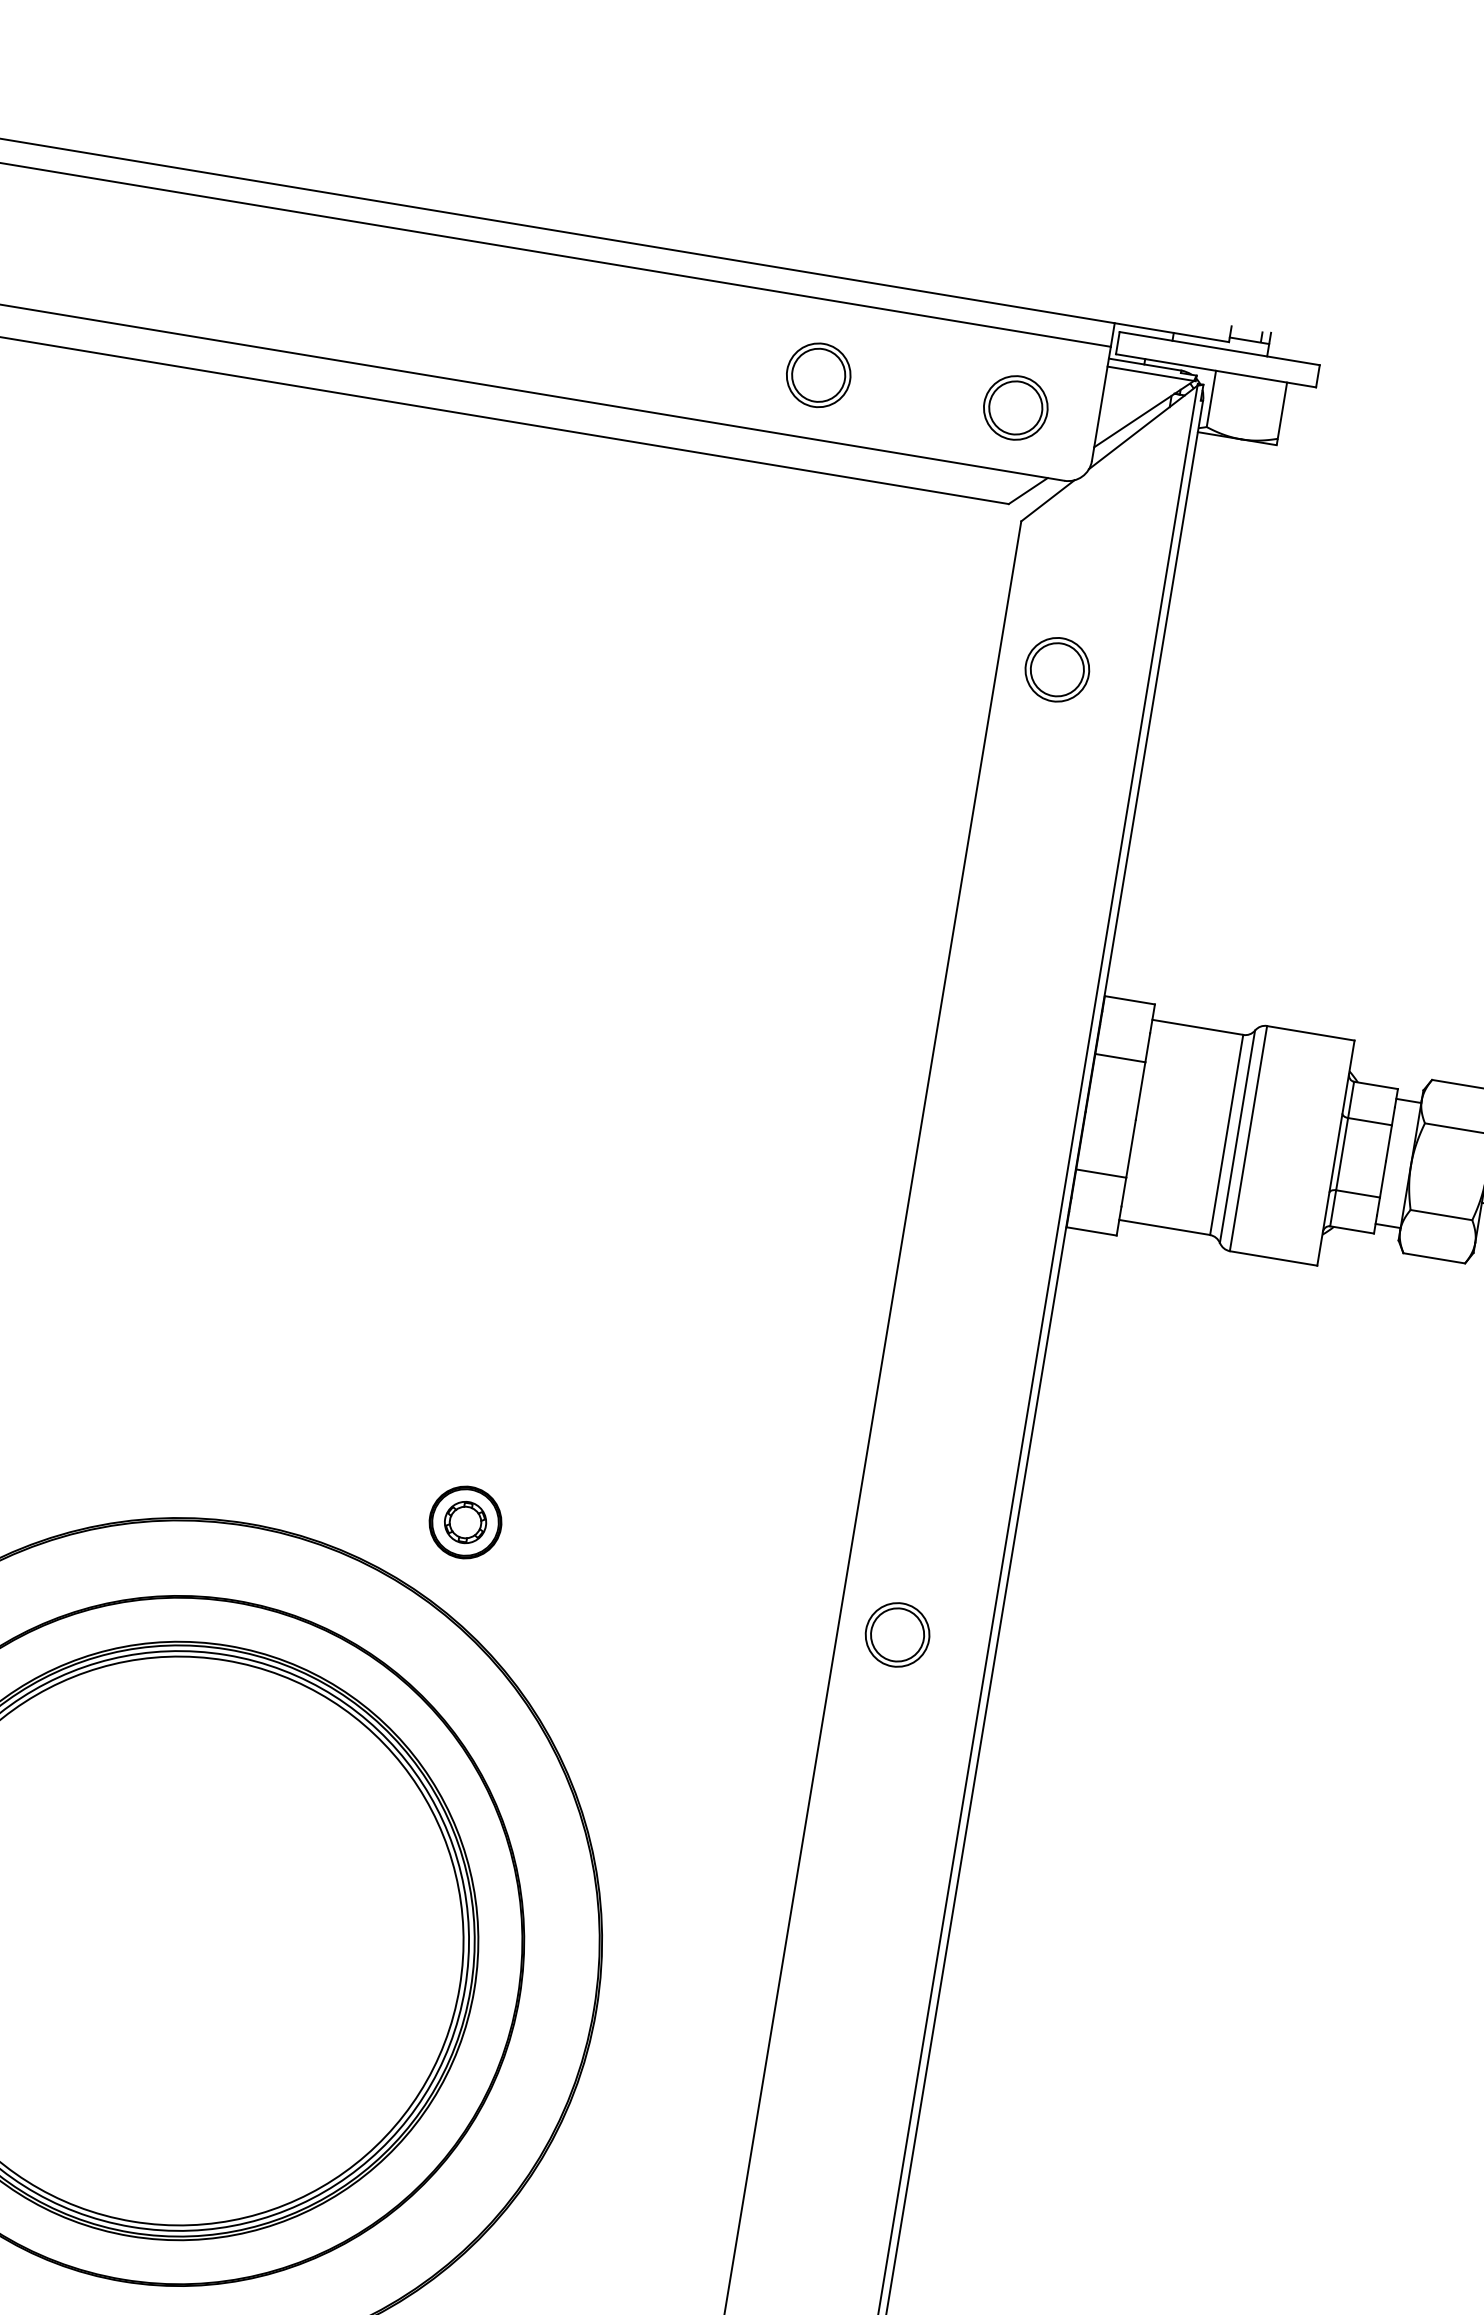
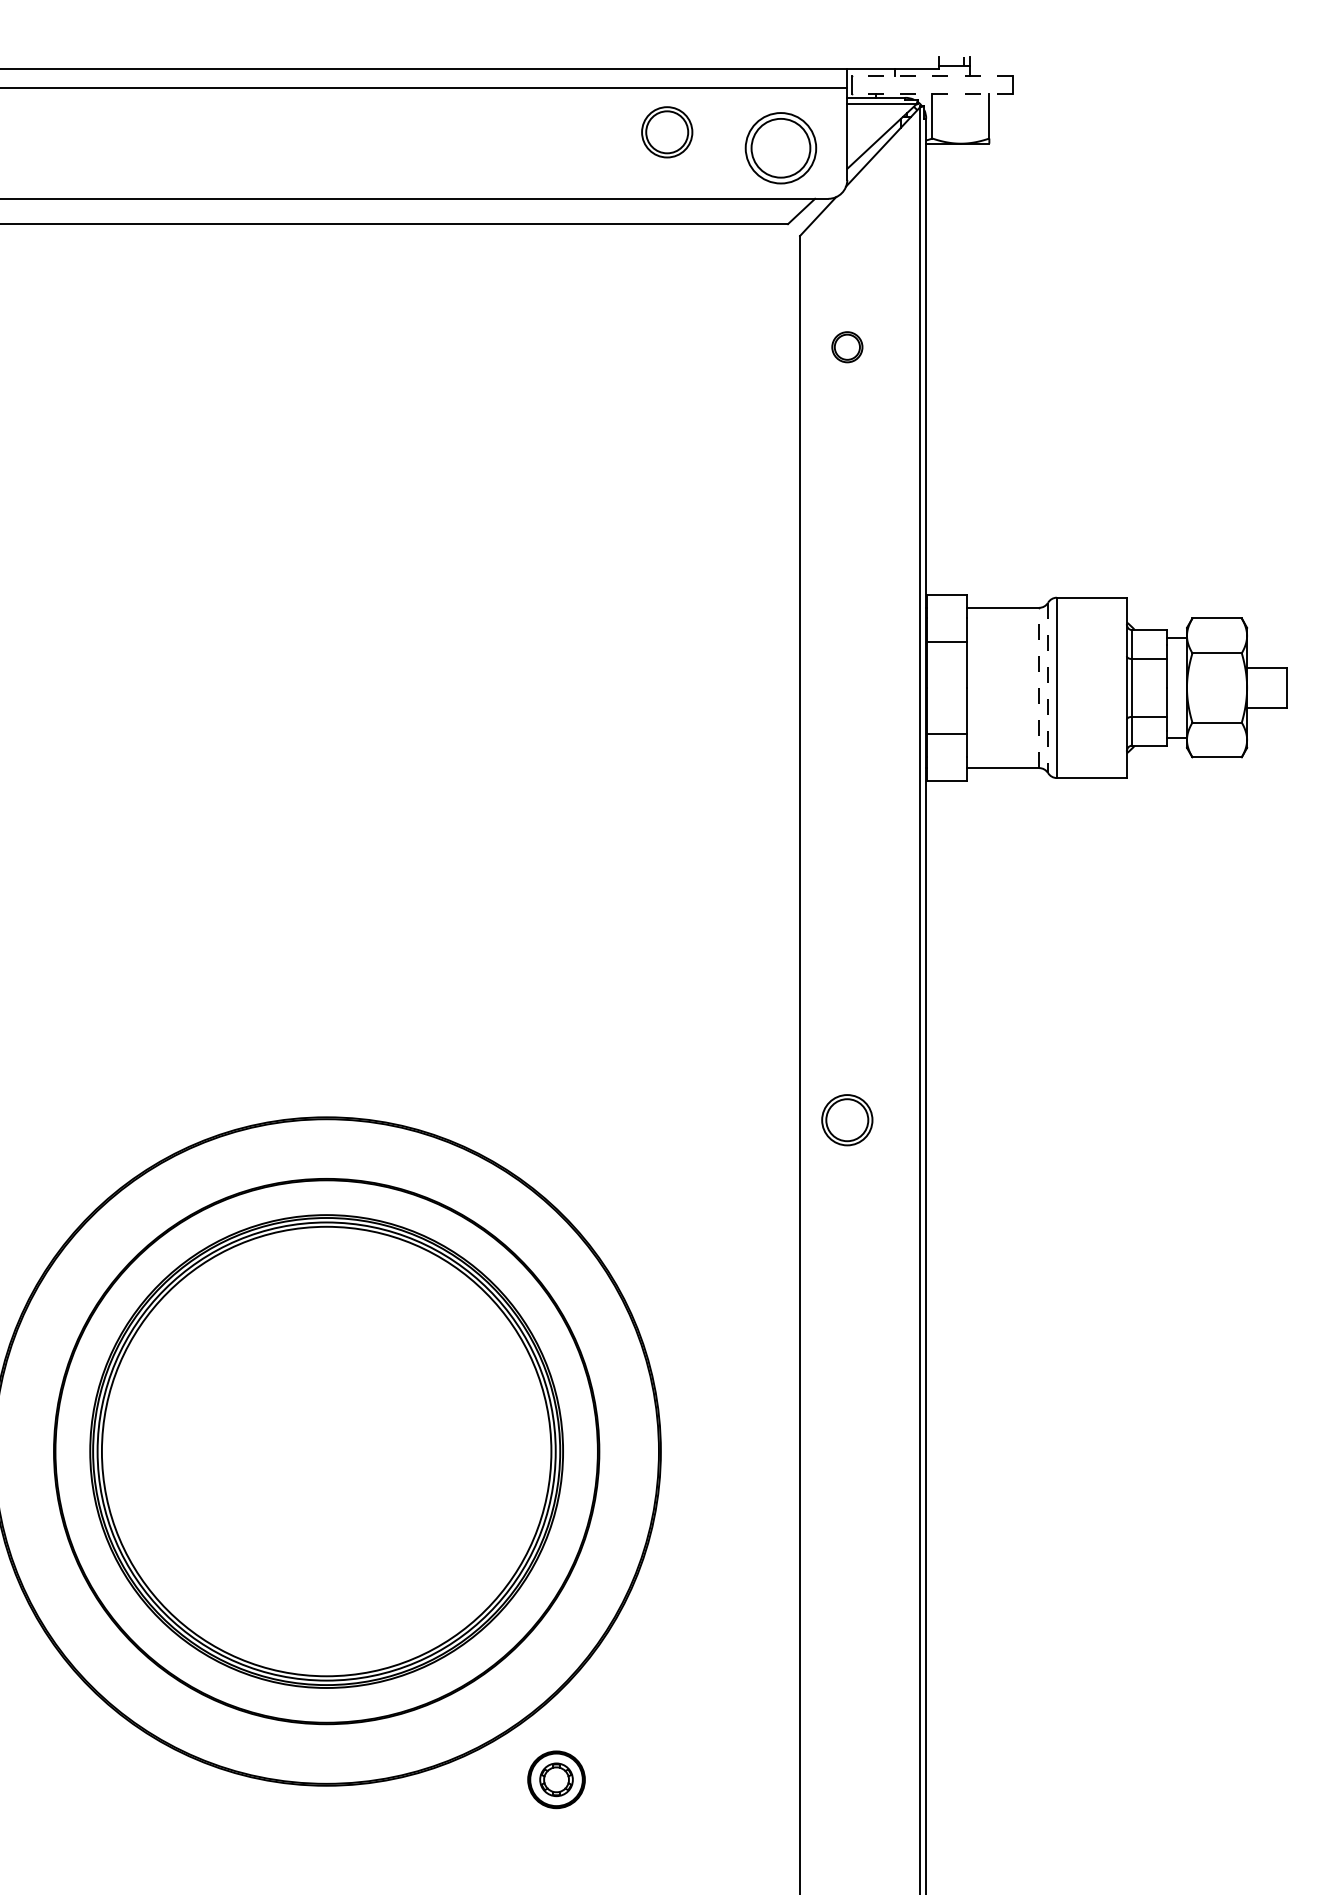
line: (1218, 348) -> (931, 75), solid -> dashed
line: (1214, 370) -> (931, 93), solid -> dashed
part: (819, 375) -> (667, 132), moved
part: (1016, 408) -> (781, 148), size x1.4
part: (1057, 670) -> (847, 347), size x0.6
line: (1226, 1134) -> (1039, 687), solid -> dashed
line: (1237, 1137) -> (1048, 688), solid -> dashed
part: (464, 1522) -> (495, 1088), removed

